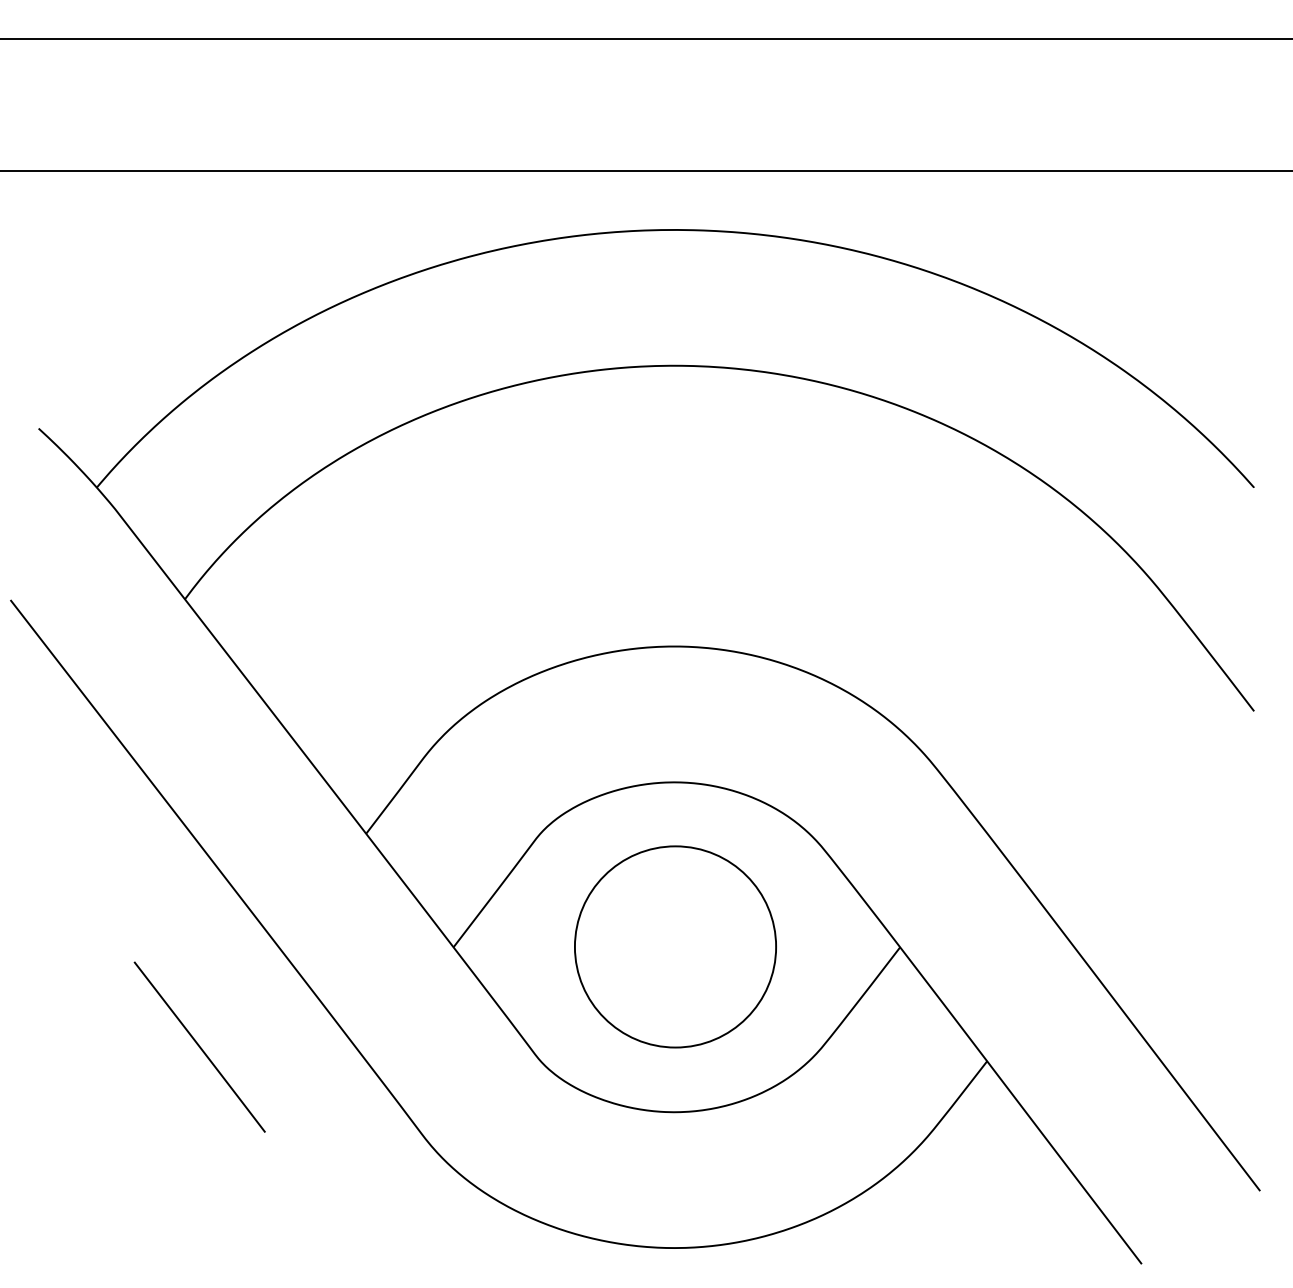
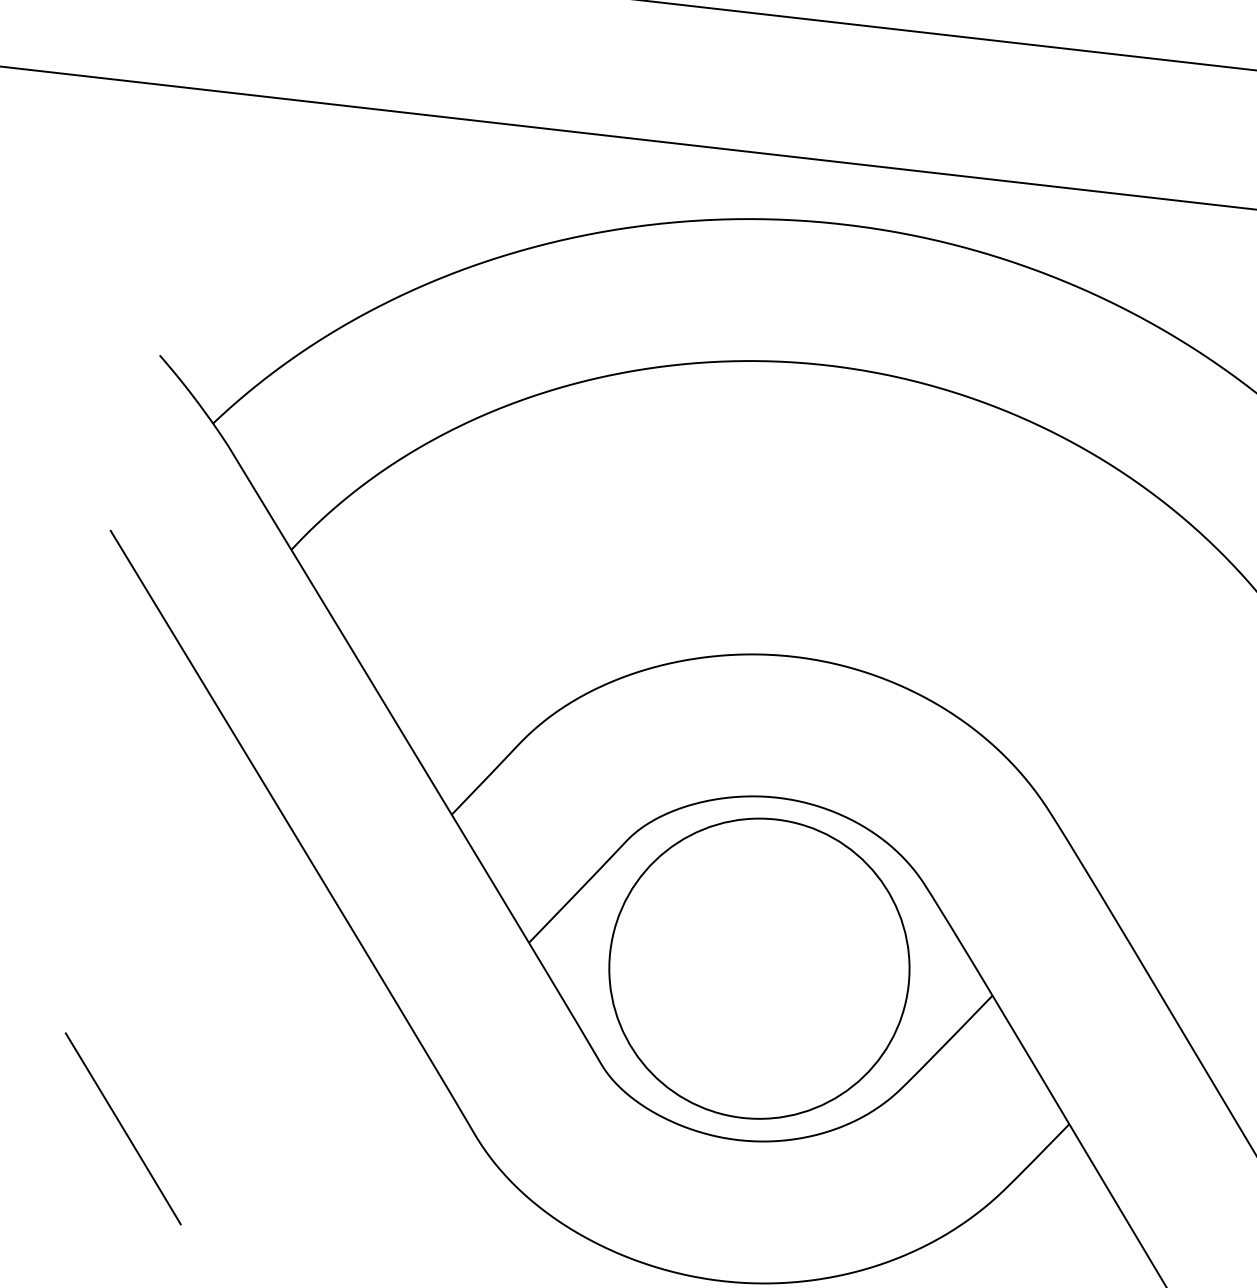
circle: (675, 946) -> (759, 968), size x1.43
line: (199, 1046) -> (123, 1128), moved

